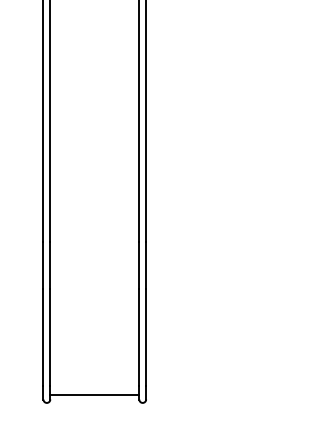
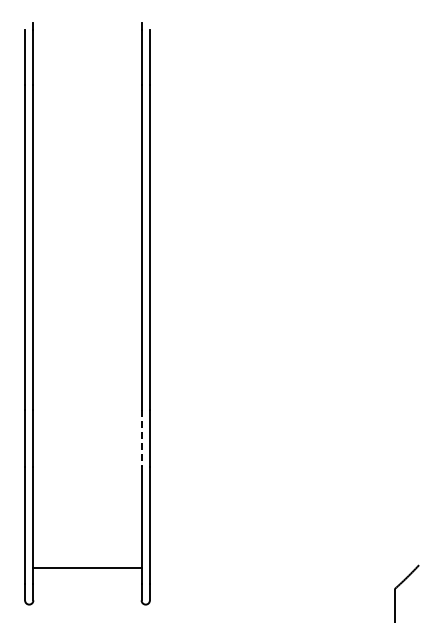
line: (139, 266) -> (141, 438), solid -> dashed
line: (94, 394) -> (87, 567), moved

